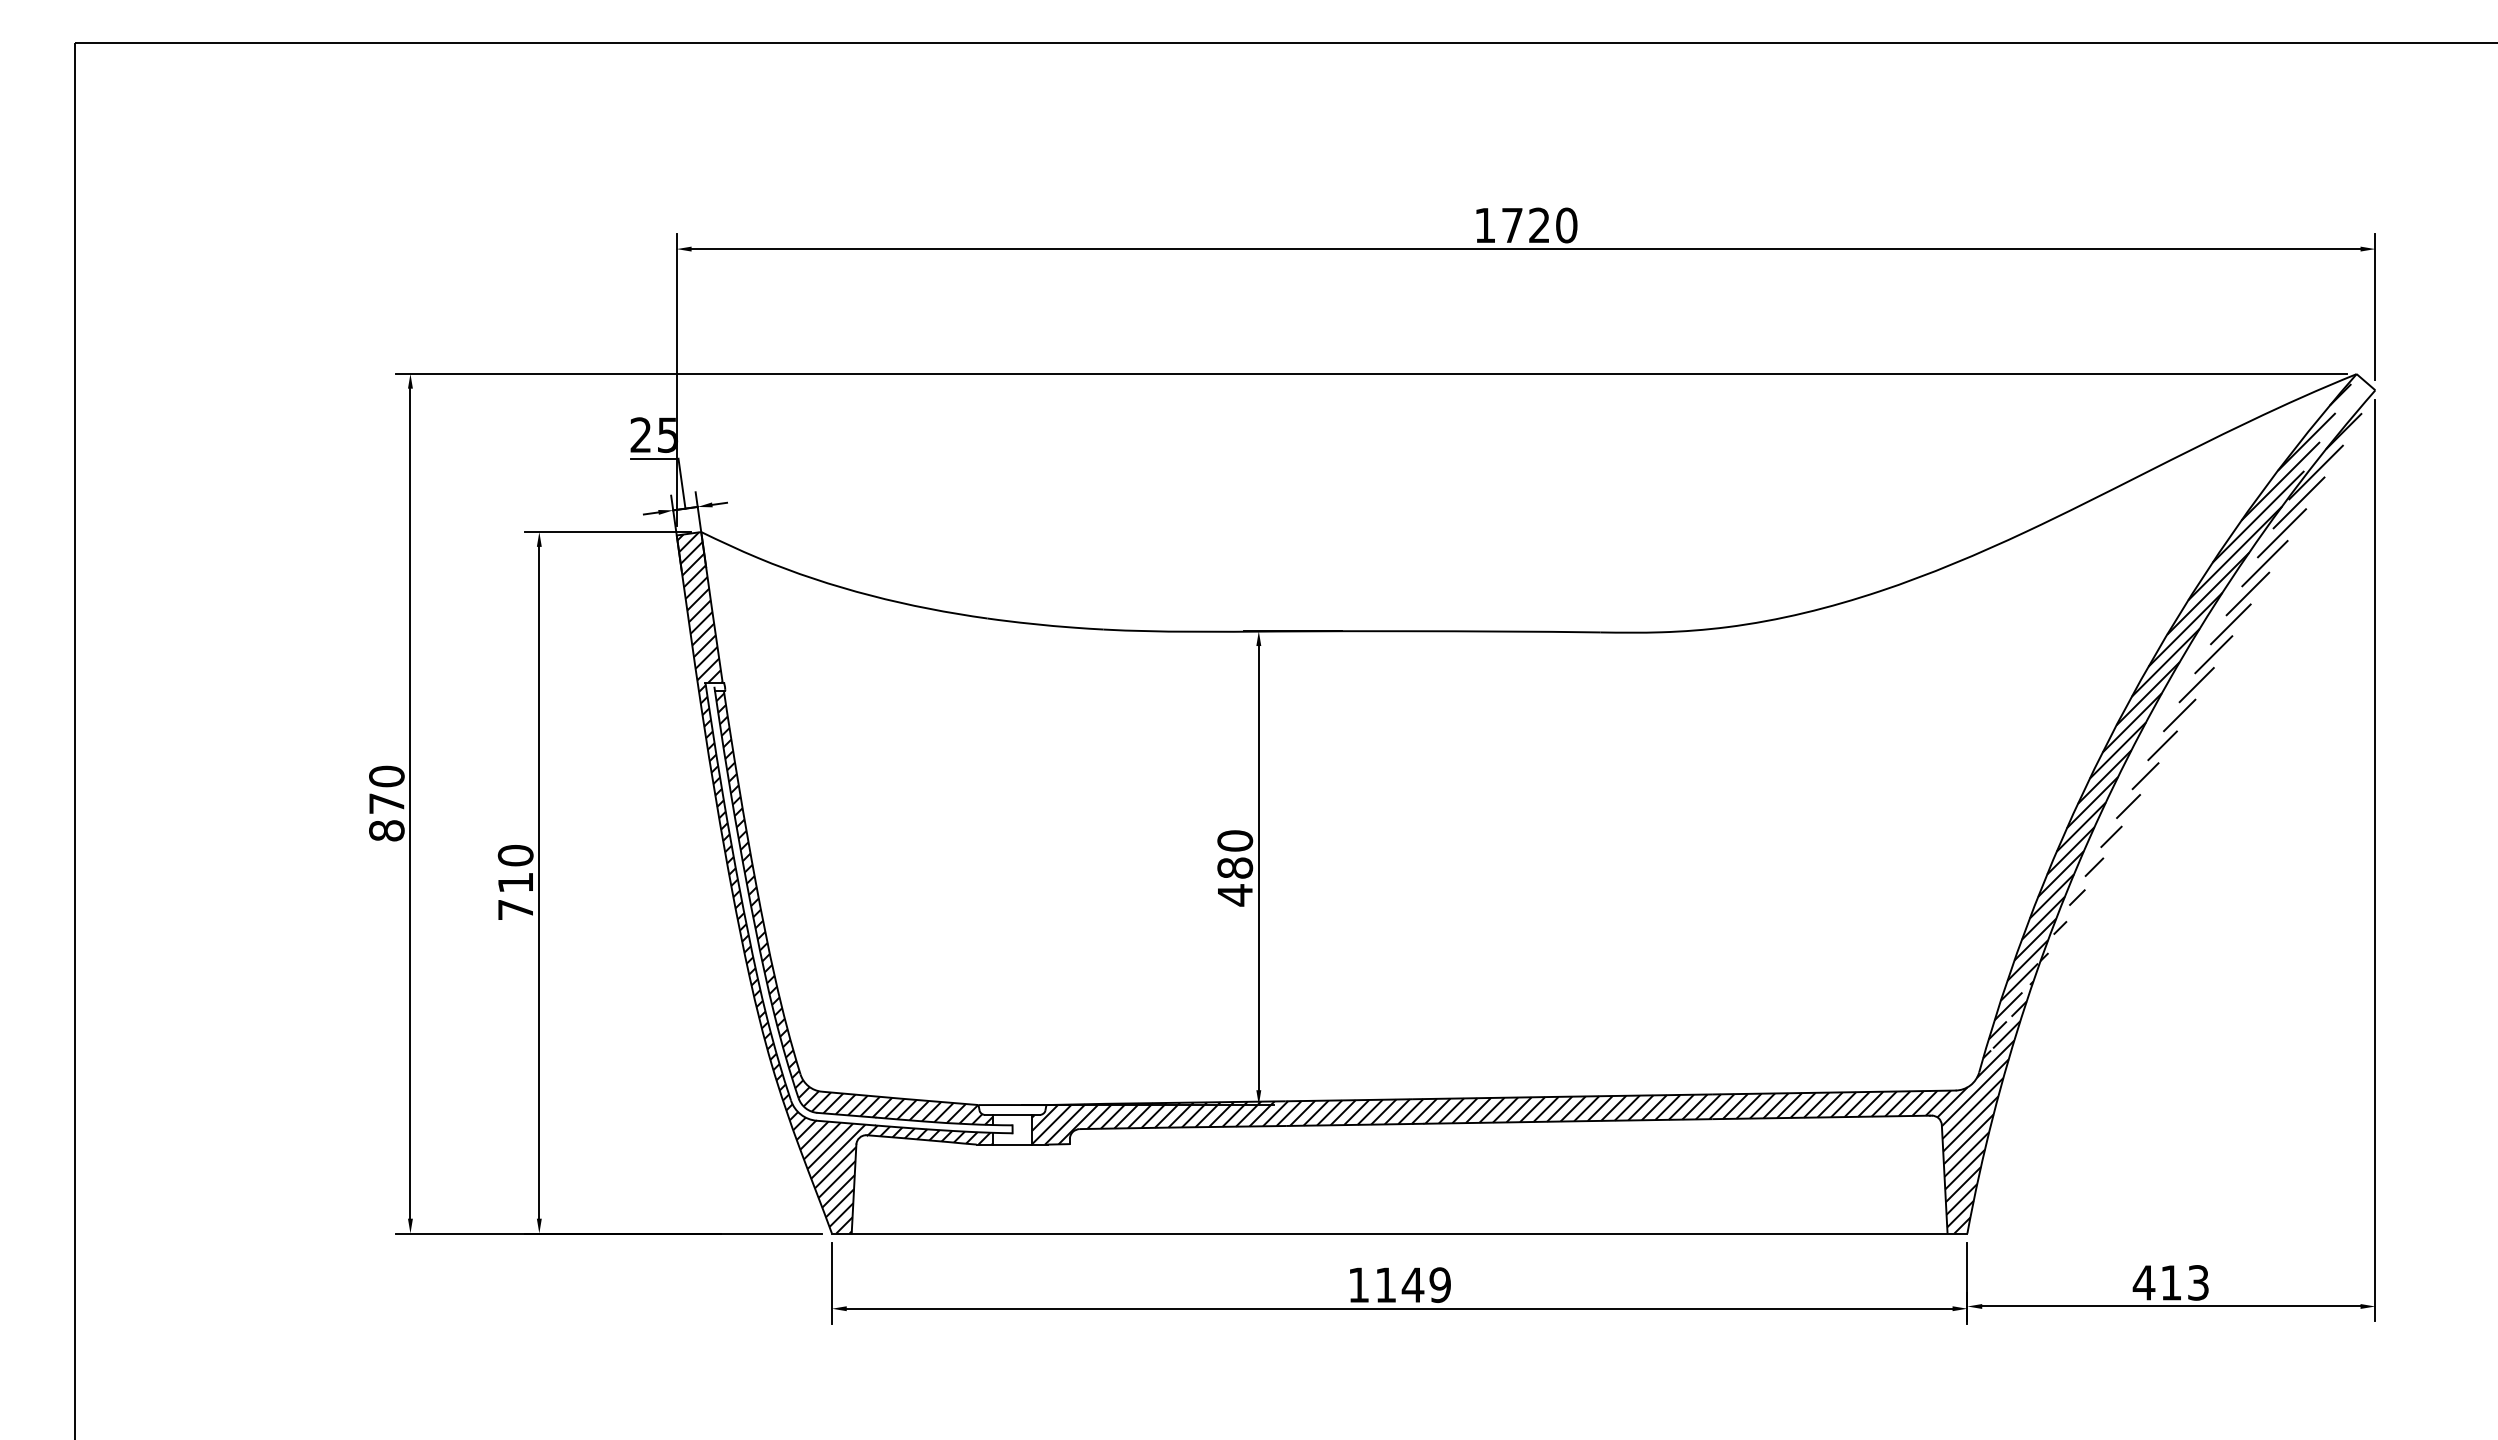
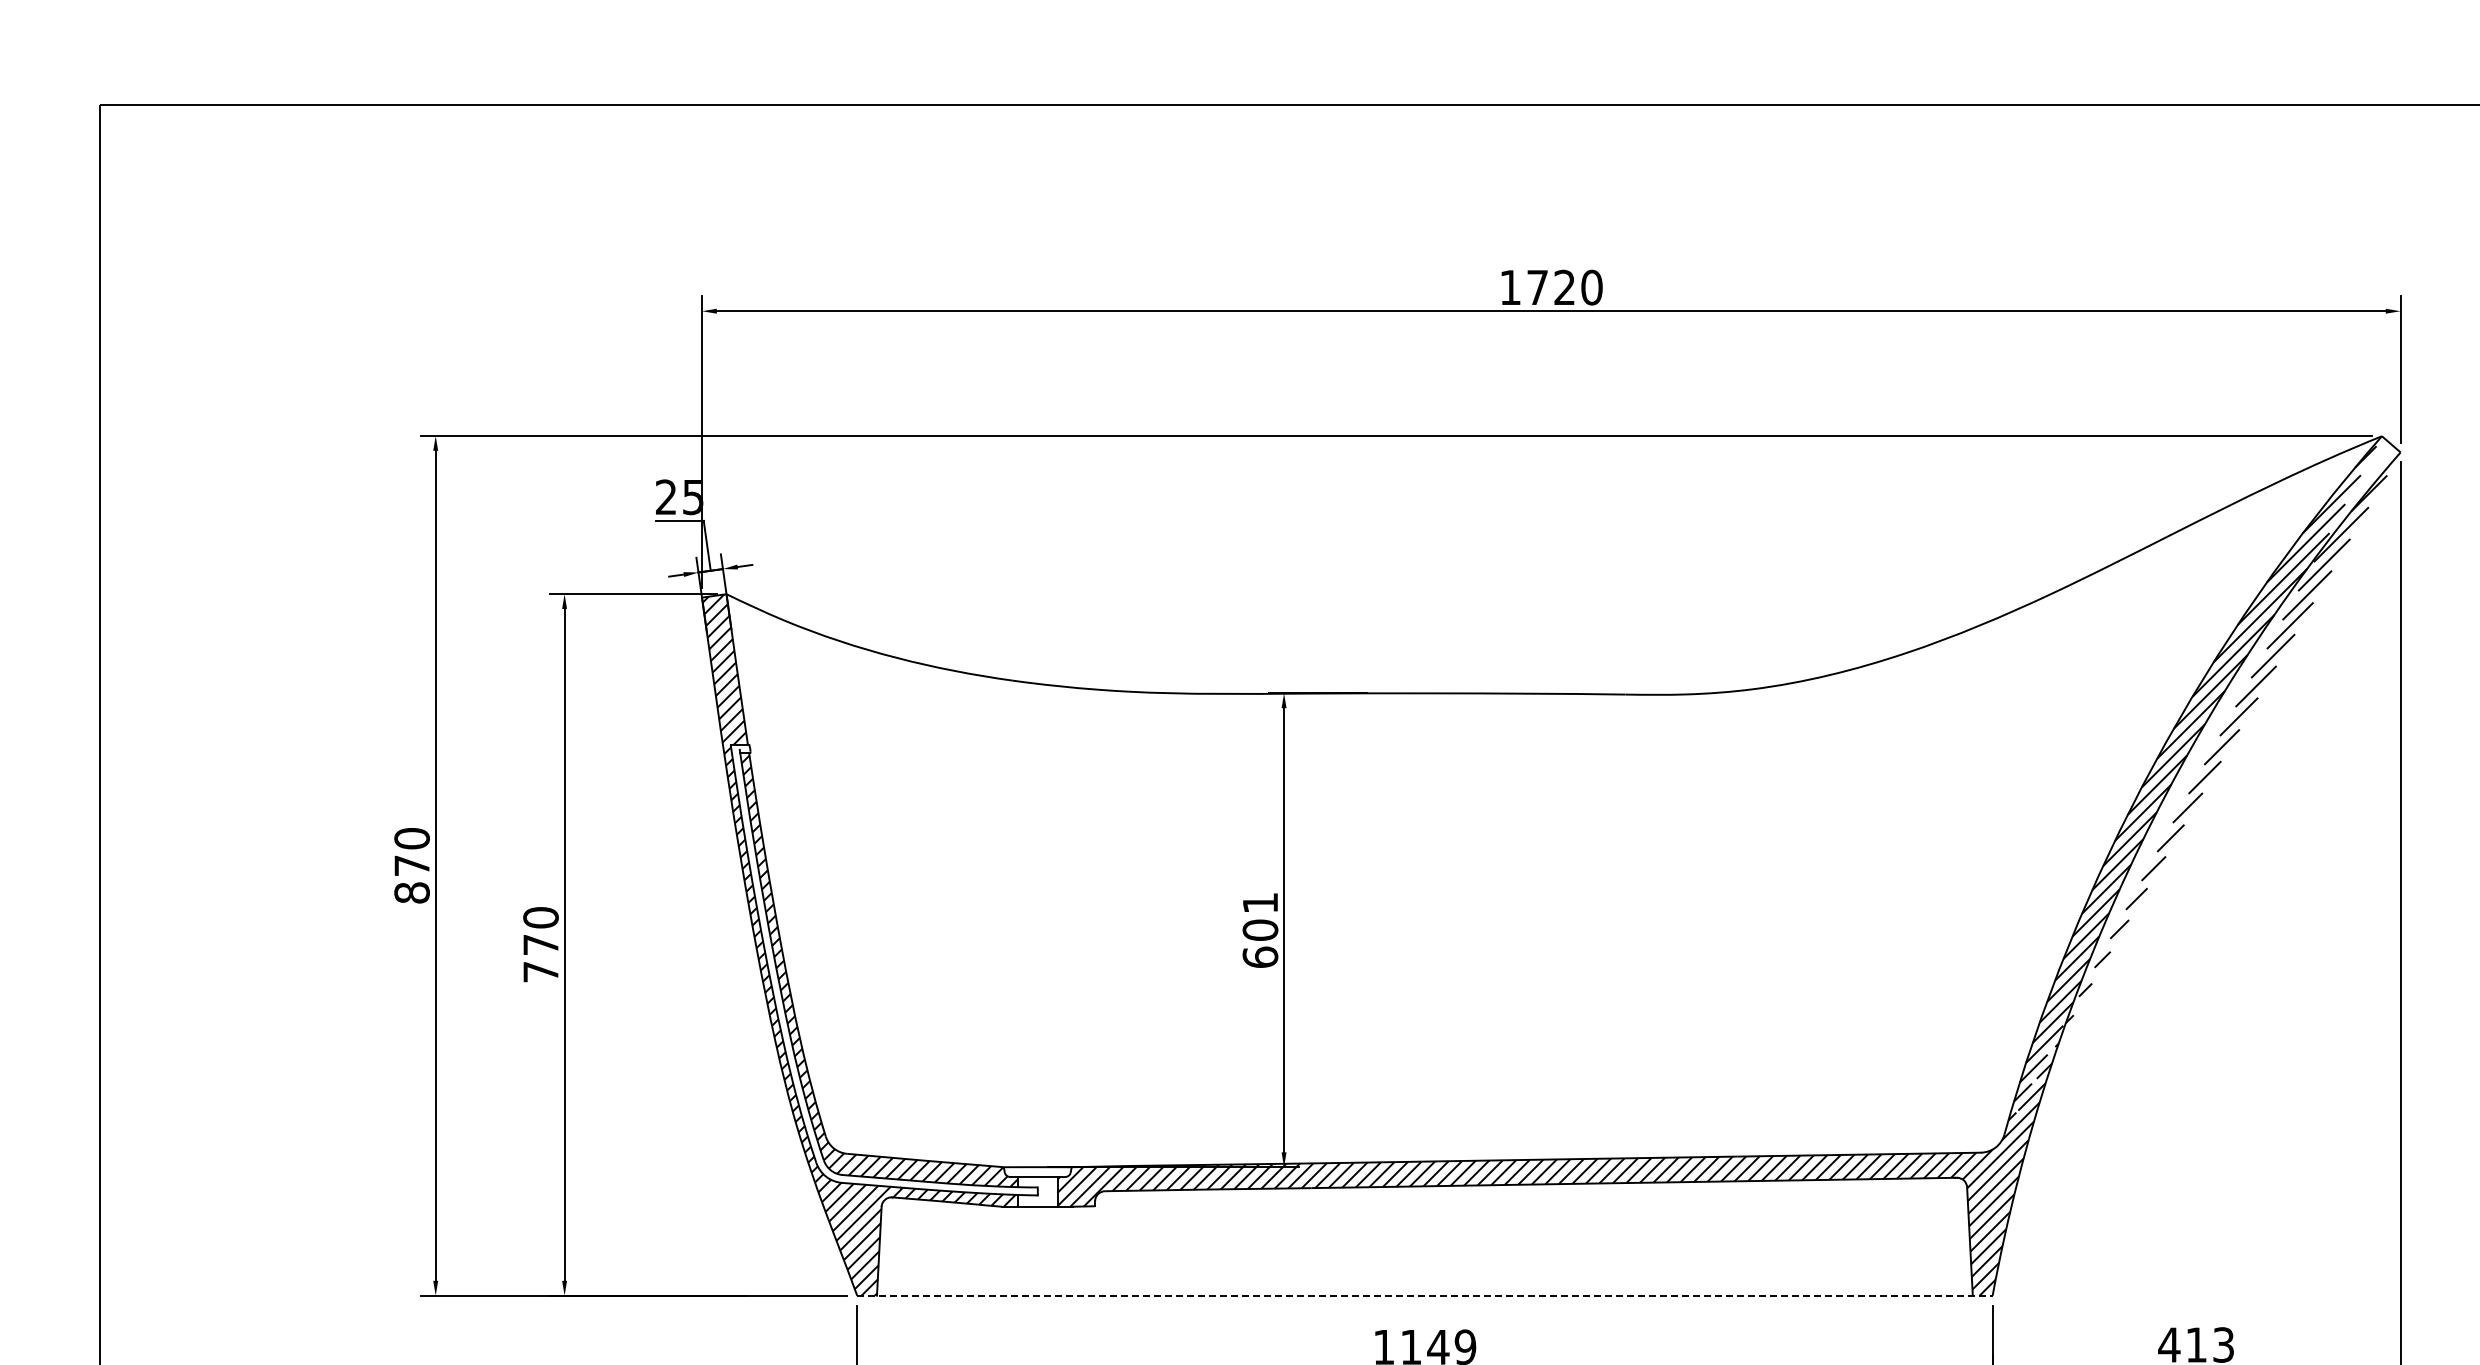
text: (1235, 868) -> (1260, 930), 480 -> 601
text: (515, 882) -> (540, 944), 710 -> 770
line: (1399, 1233) -> (1424, 1295), solid -> dashed

